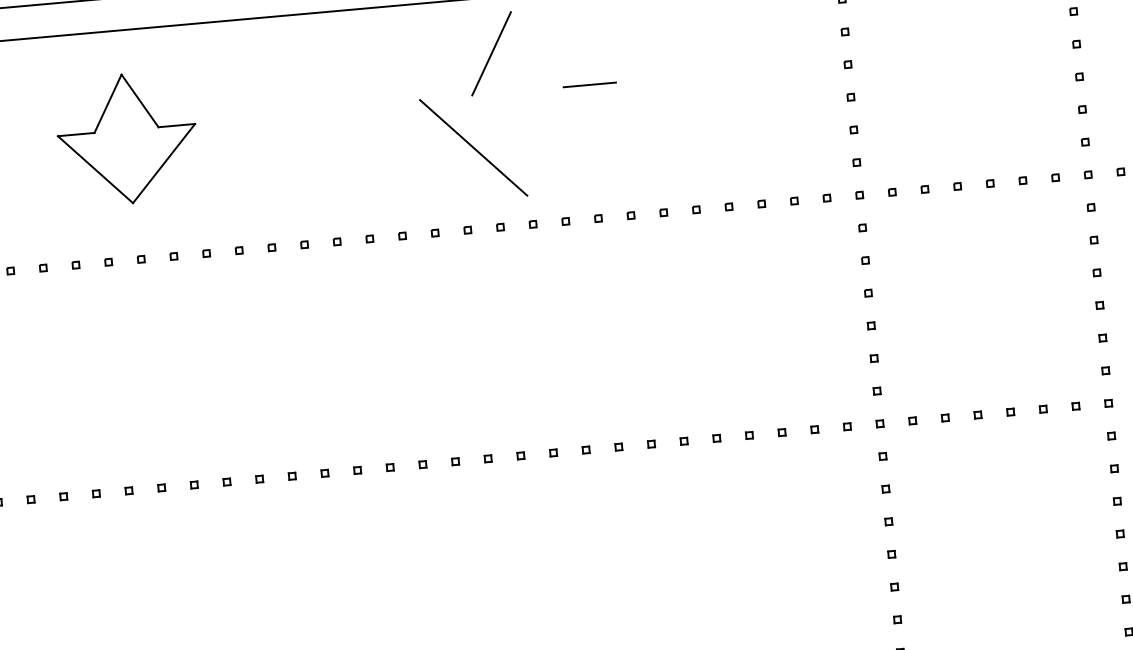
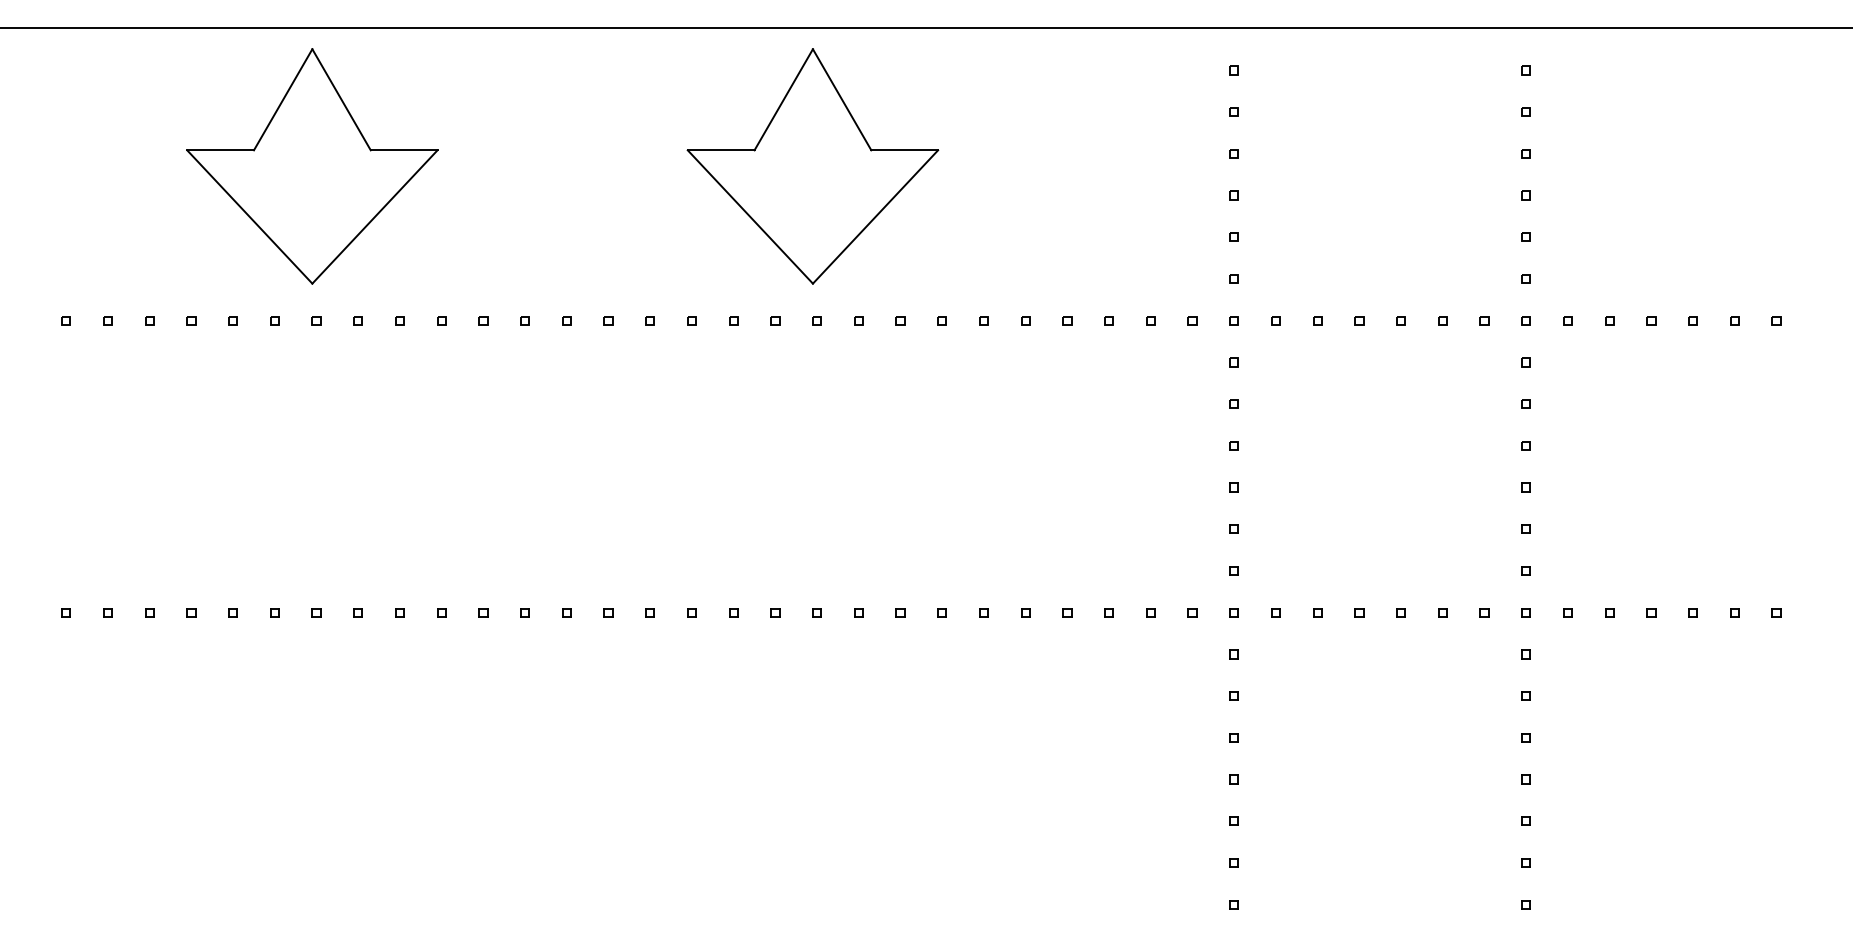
line: (536, 49) -> (841, 99), added
line: (445, 97) -> (720, 150), added
part: (127, 138) -> (312, 166), size x1.43
line: (571, 138) -> (875, 216), added

